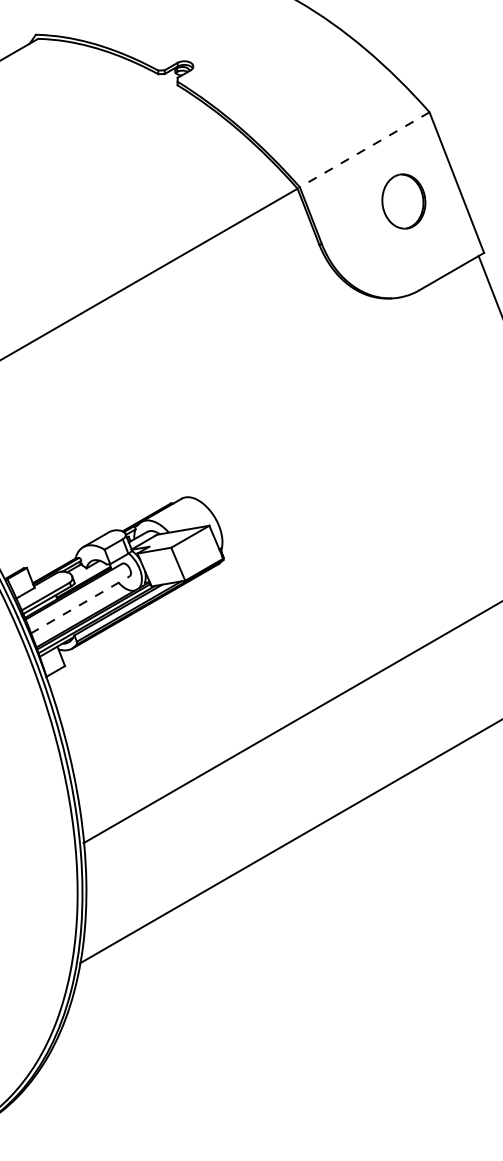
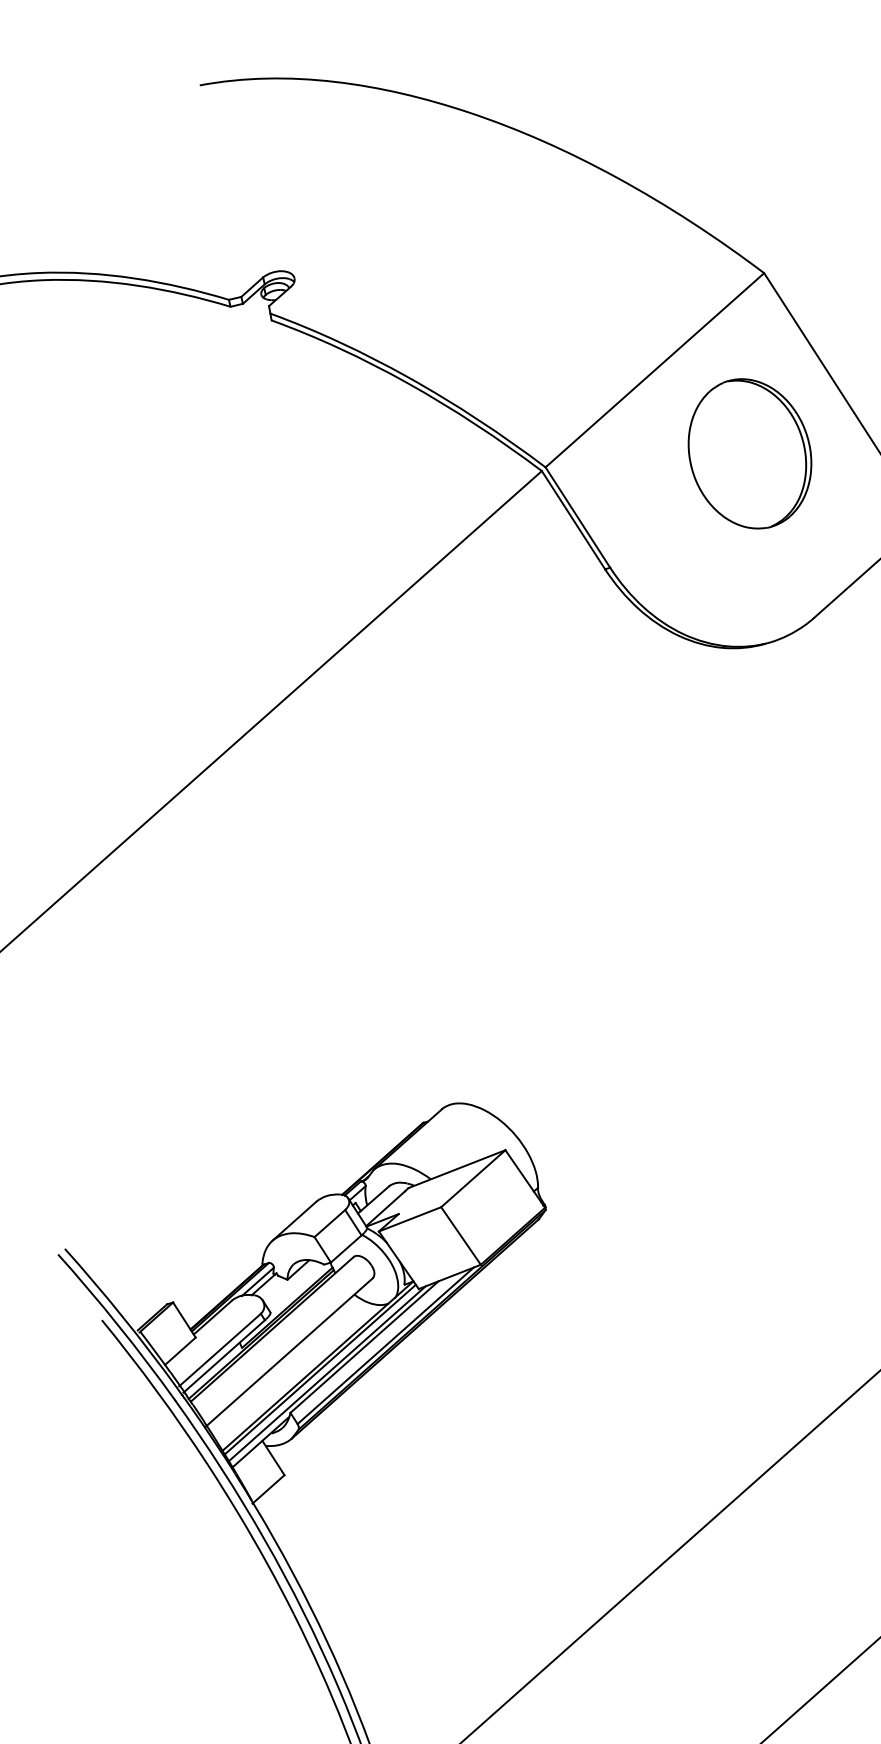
line: (364, 149) -> (654, 369), dashed -> solid
part: (403, 201) -> (749, 453), size x1.43
line: (80, 604) -> (289, 1351), dashed -> solid

